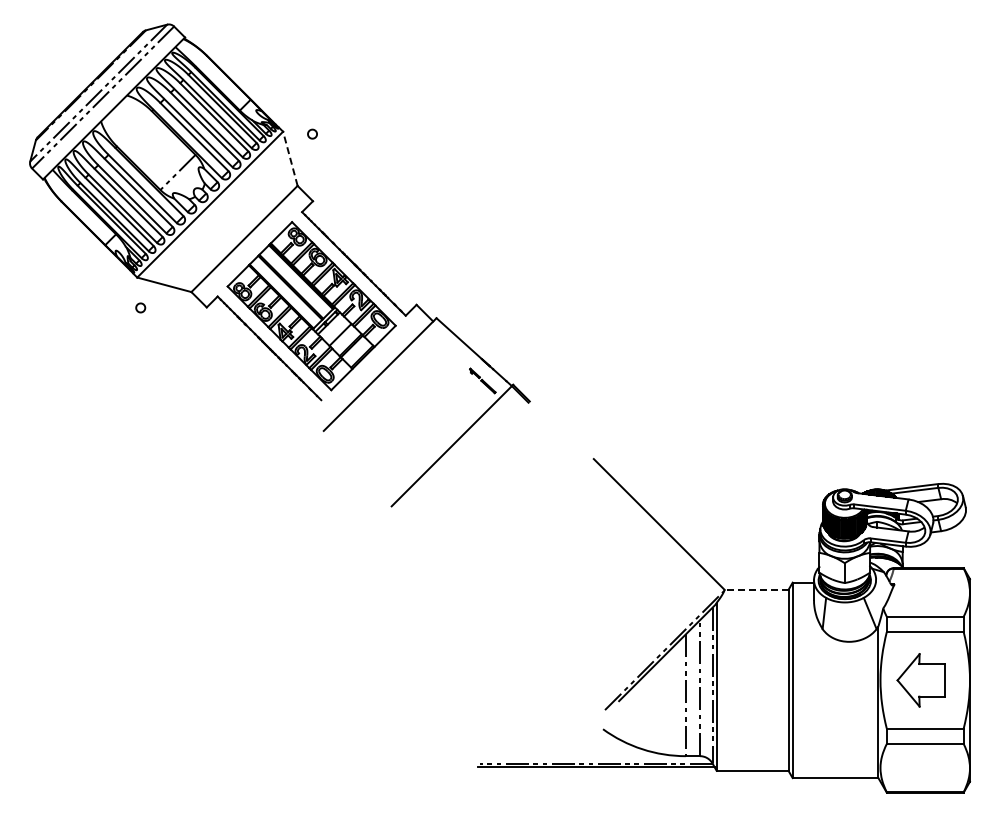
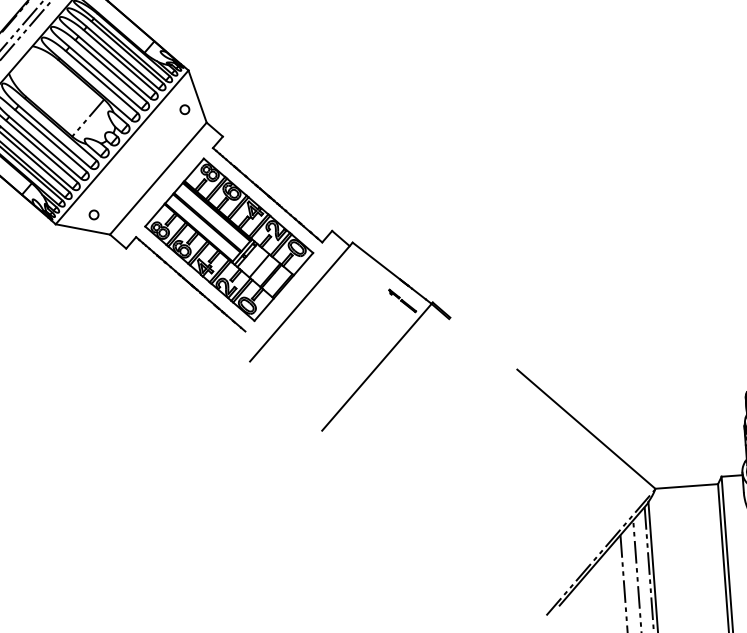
part: (312, 133) -> (184, 109), moved
line: (290, 158) -> (197, 96), dashed -> solid
part: (140, 307) -> (93, 214), moved
line: (756, 589) -> (686, 486), dashed -> solid

